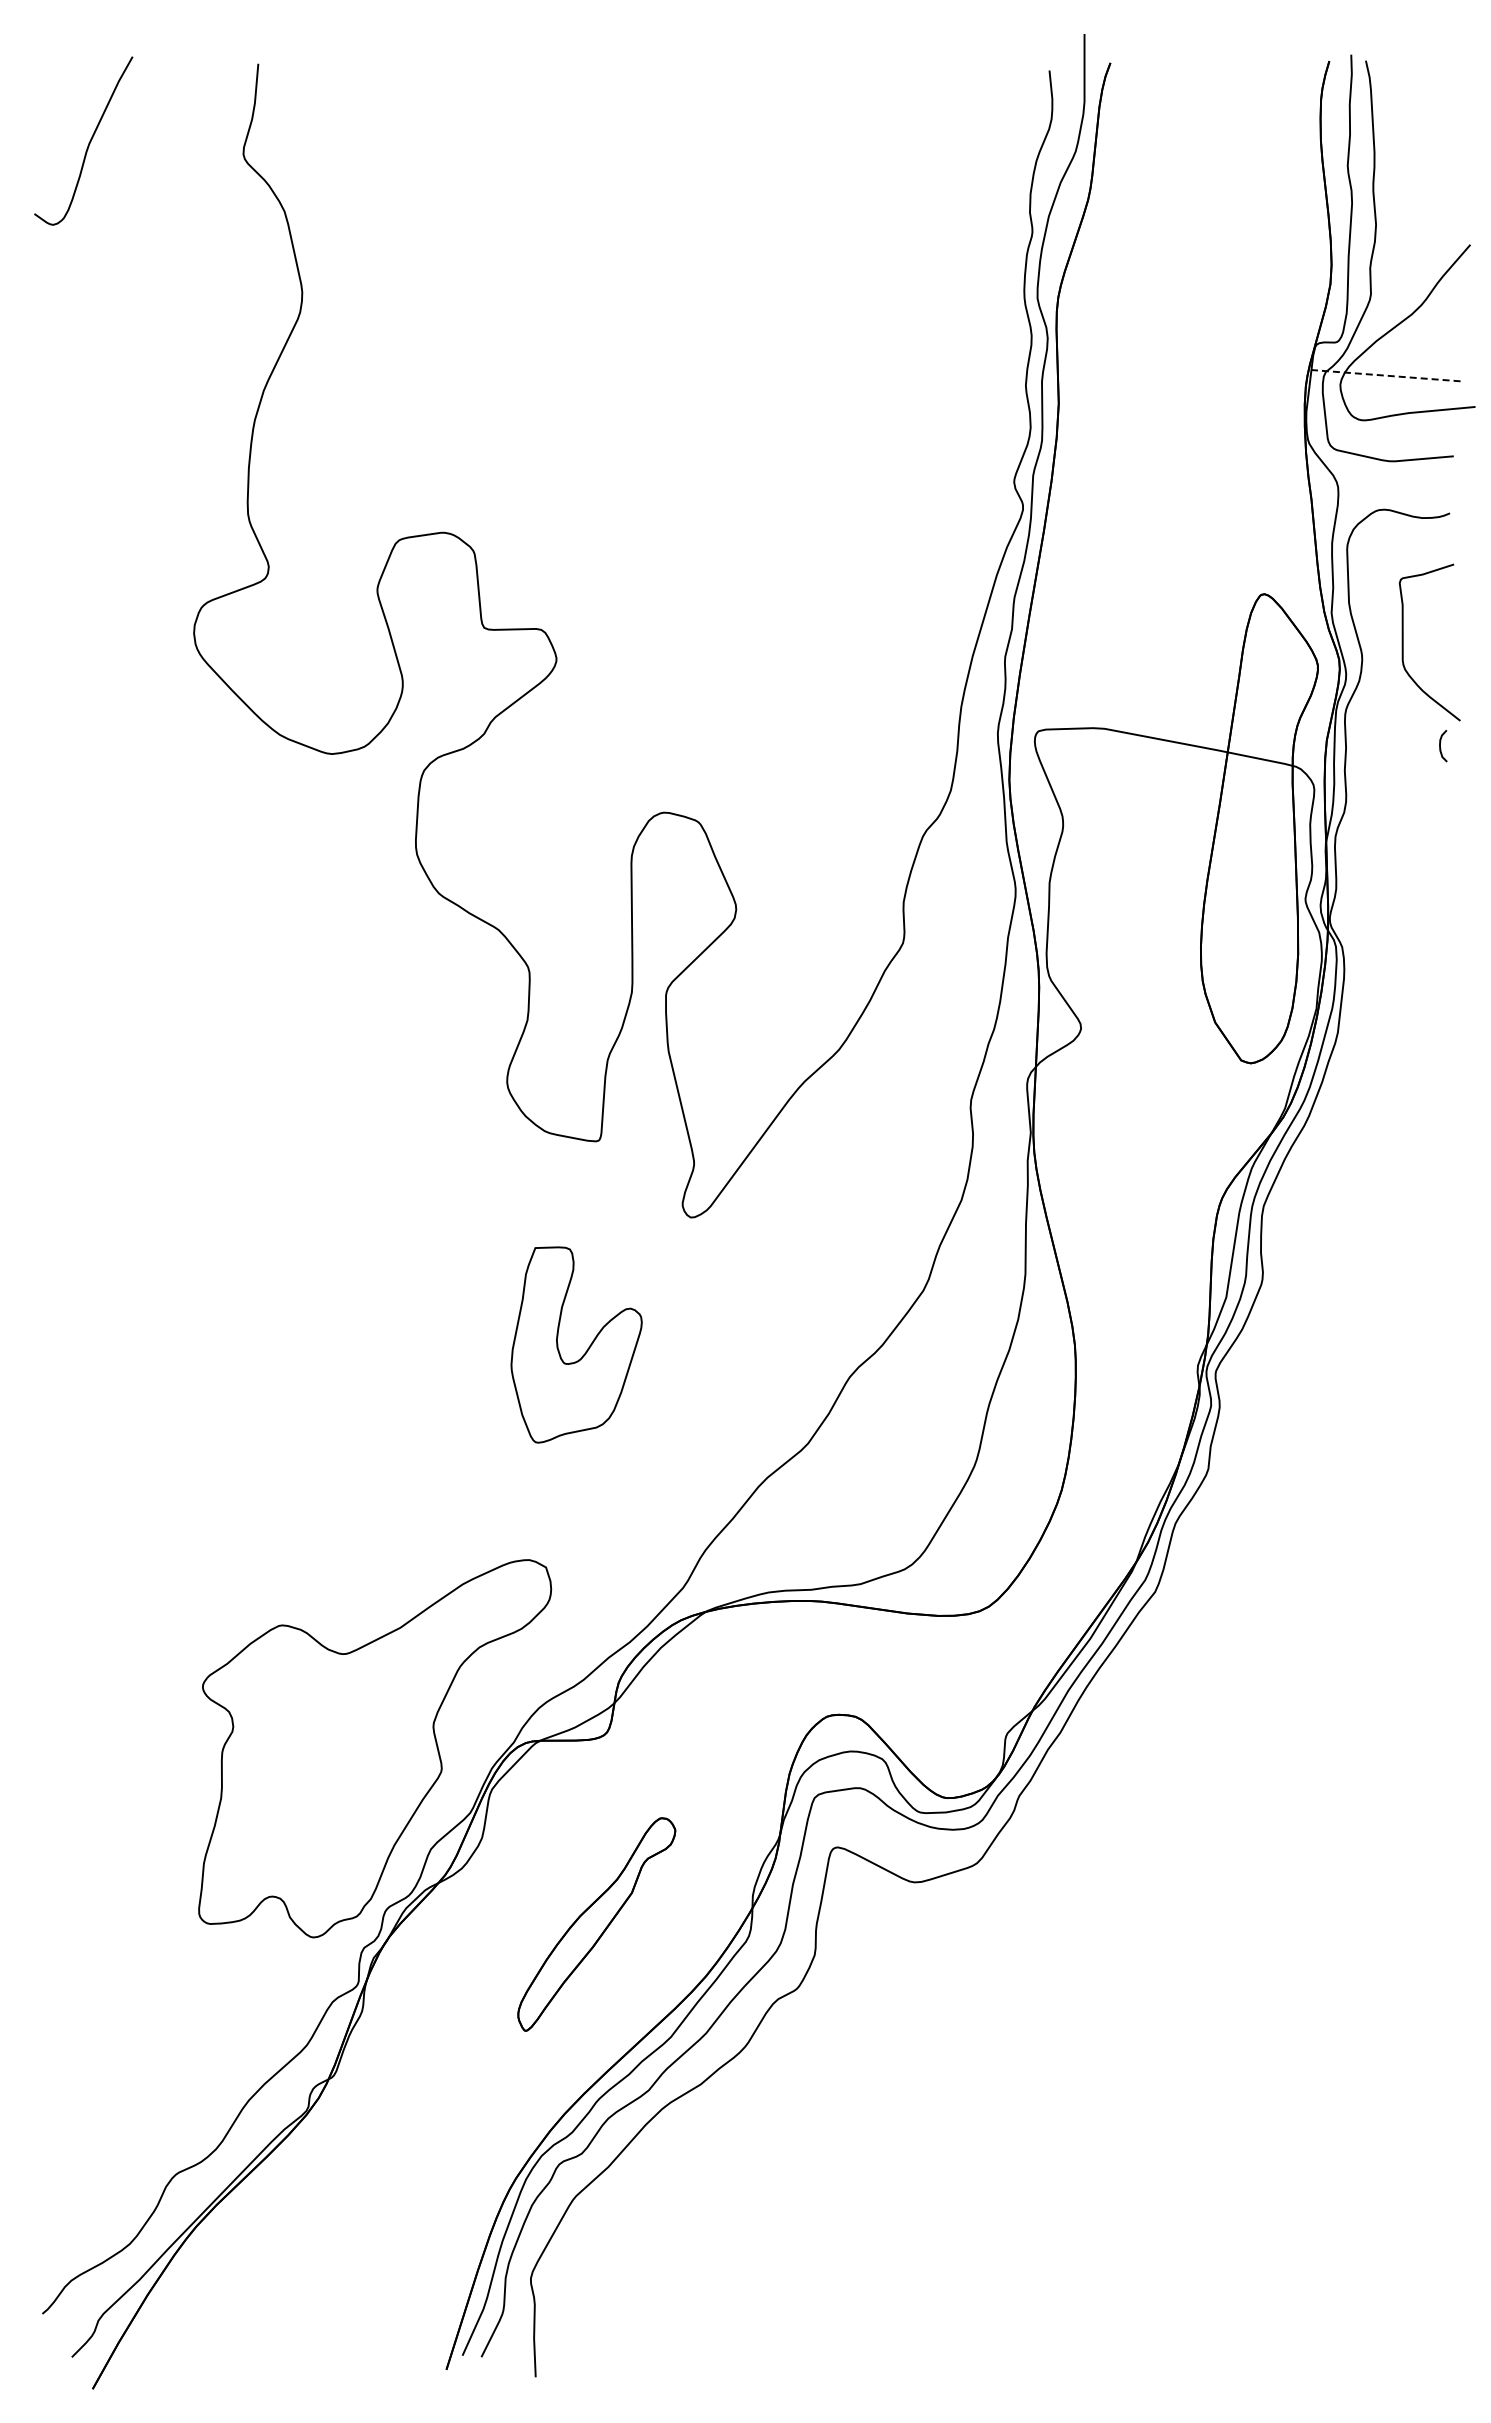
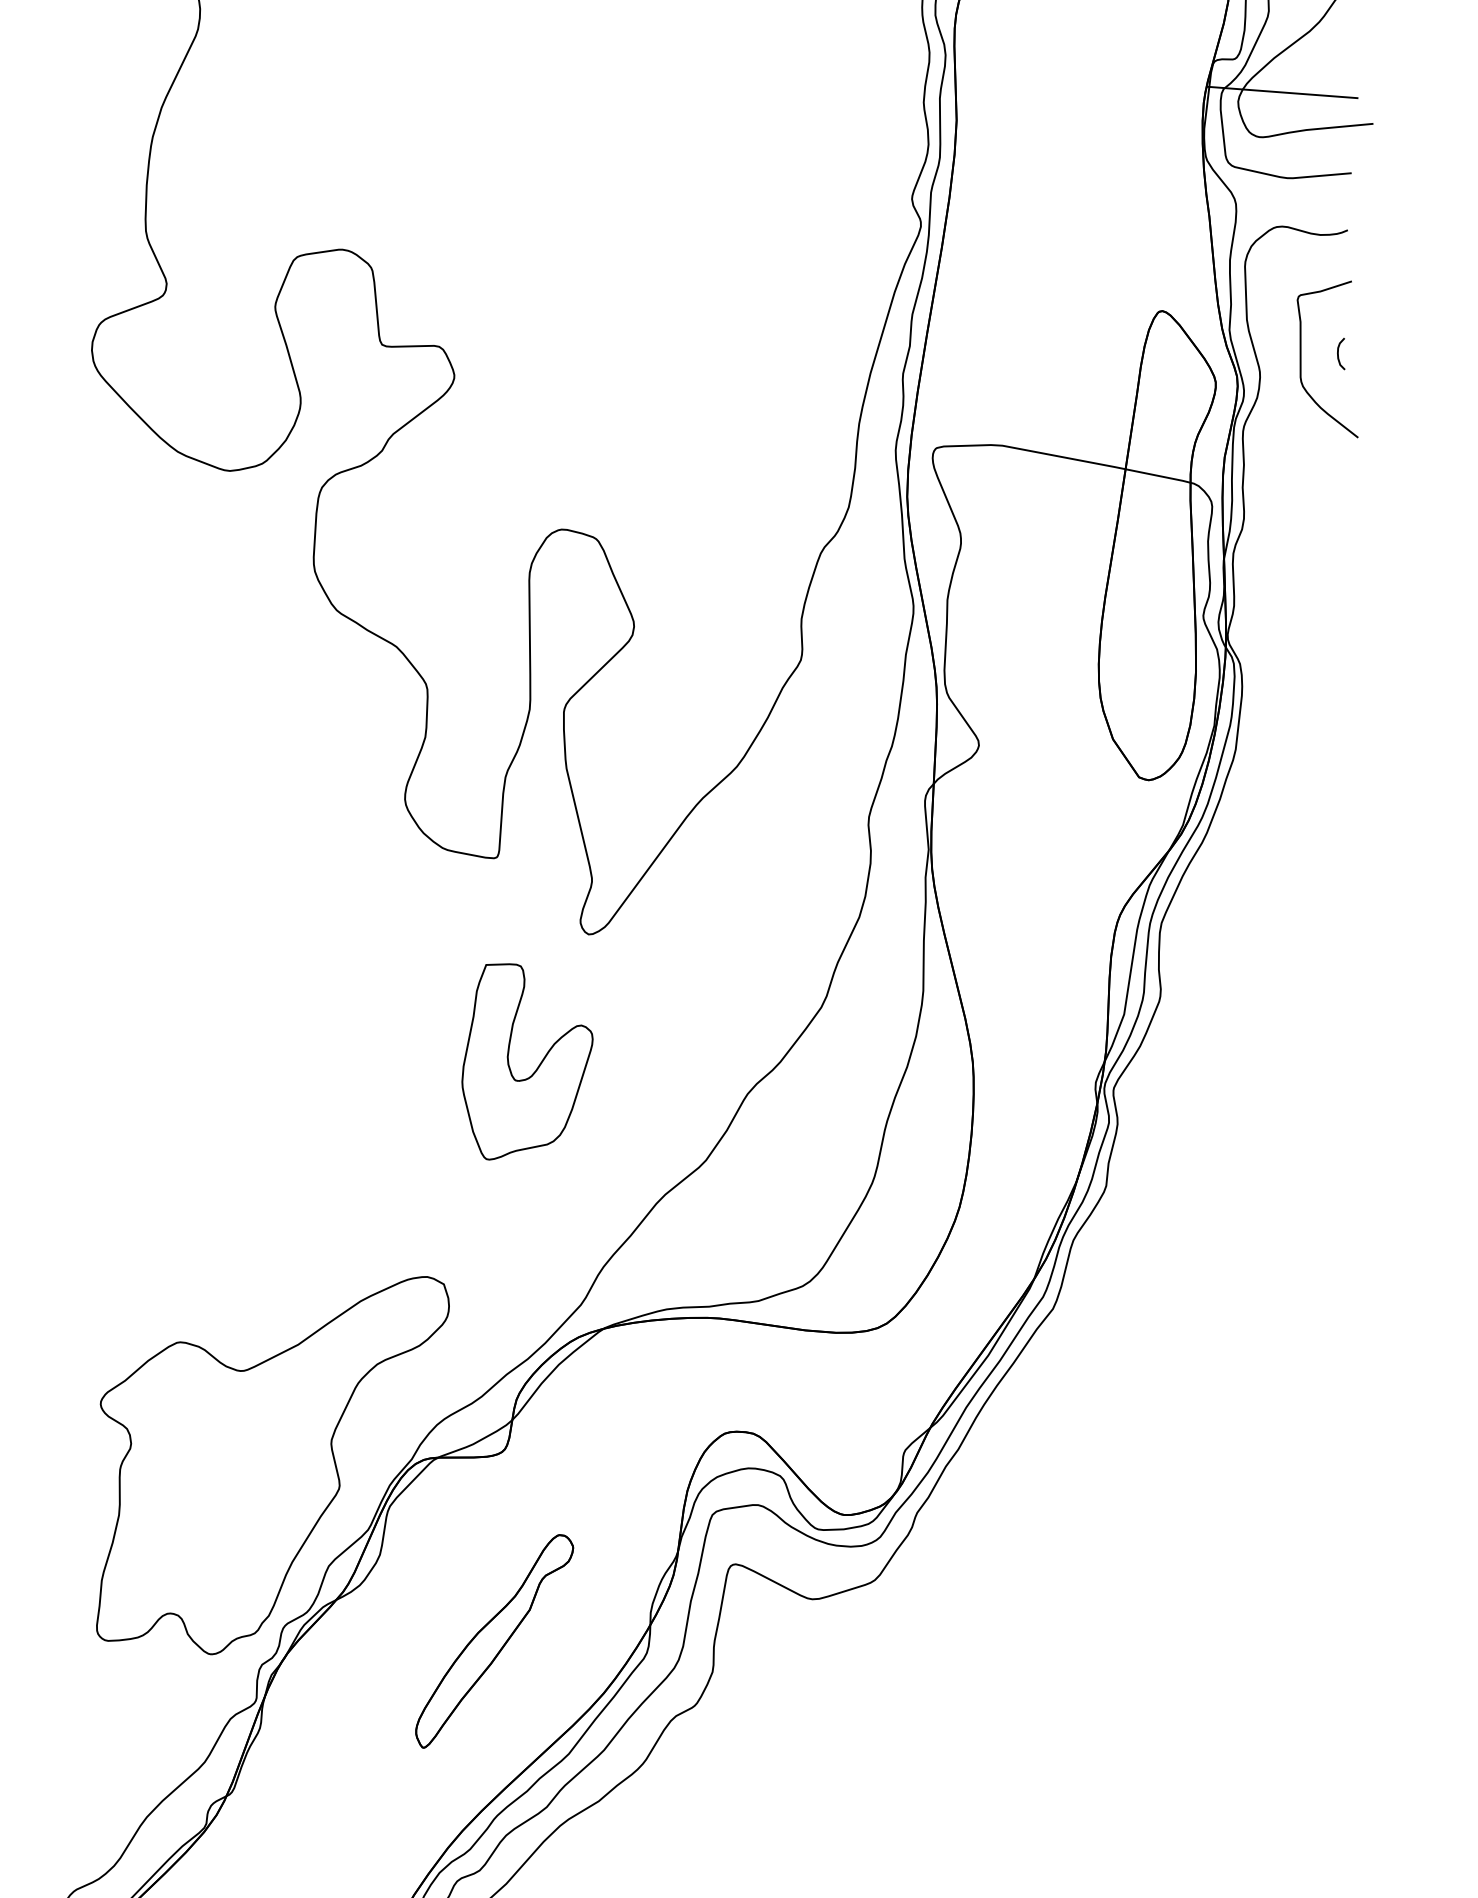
line: (1384, 375) -> (1282, 92), dashed -> solid
curve: (1441, 748) -> (1339, 356), moved
part: (585, 1351) -> (536, 1068), moved

